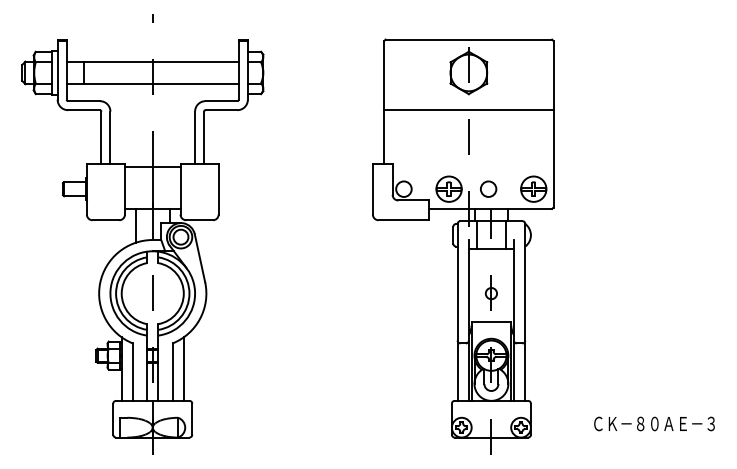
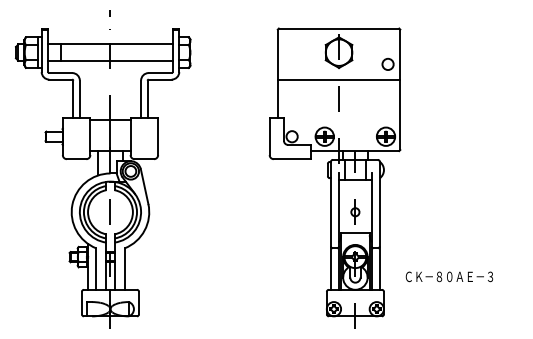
circle: (488, 188) -> (387, 63), moved
line: (183, 368) -> (132, 266), removed
text: (654, 423) -> (449, 276), moved

